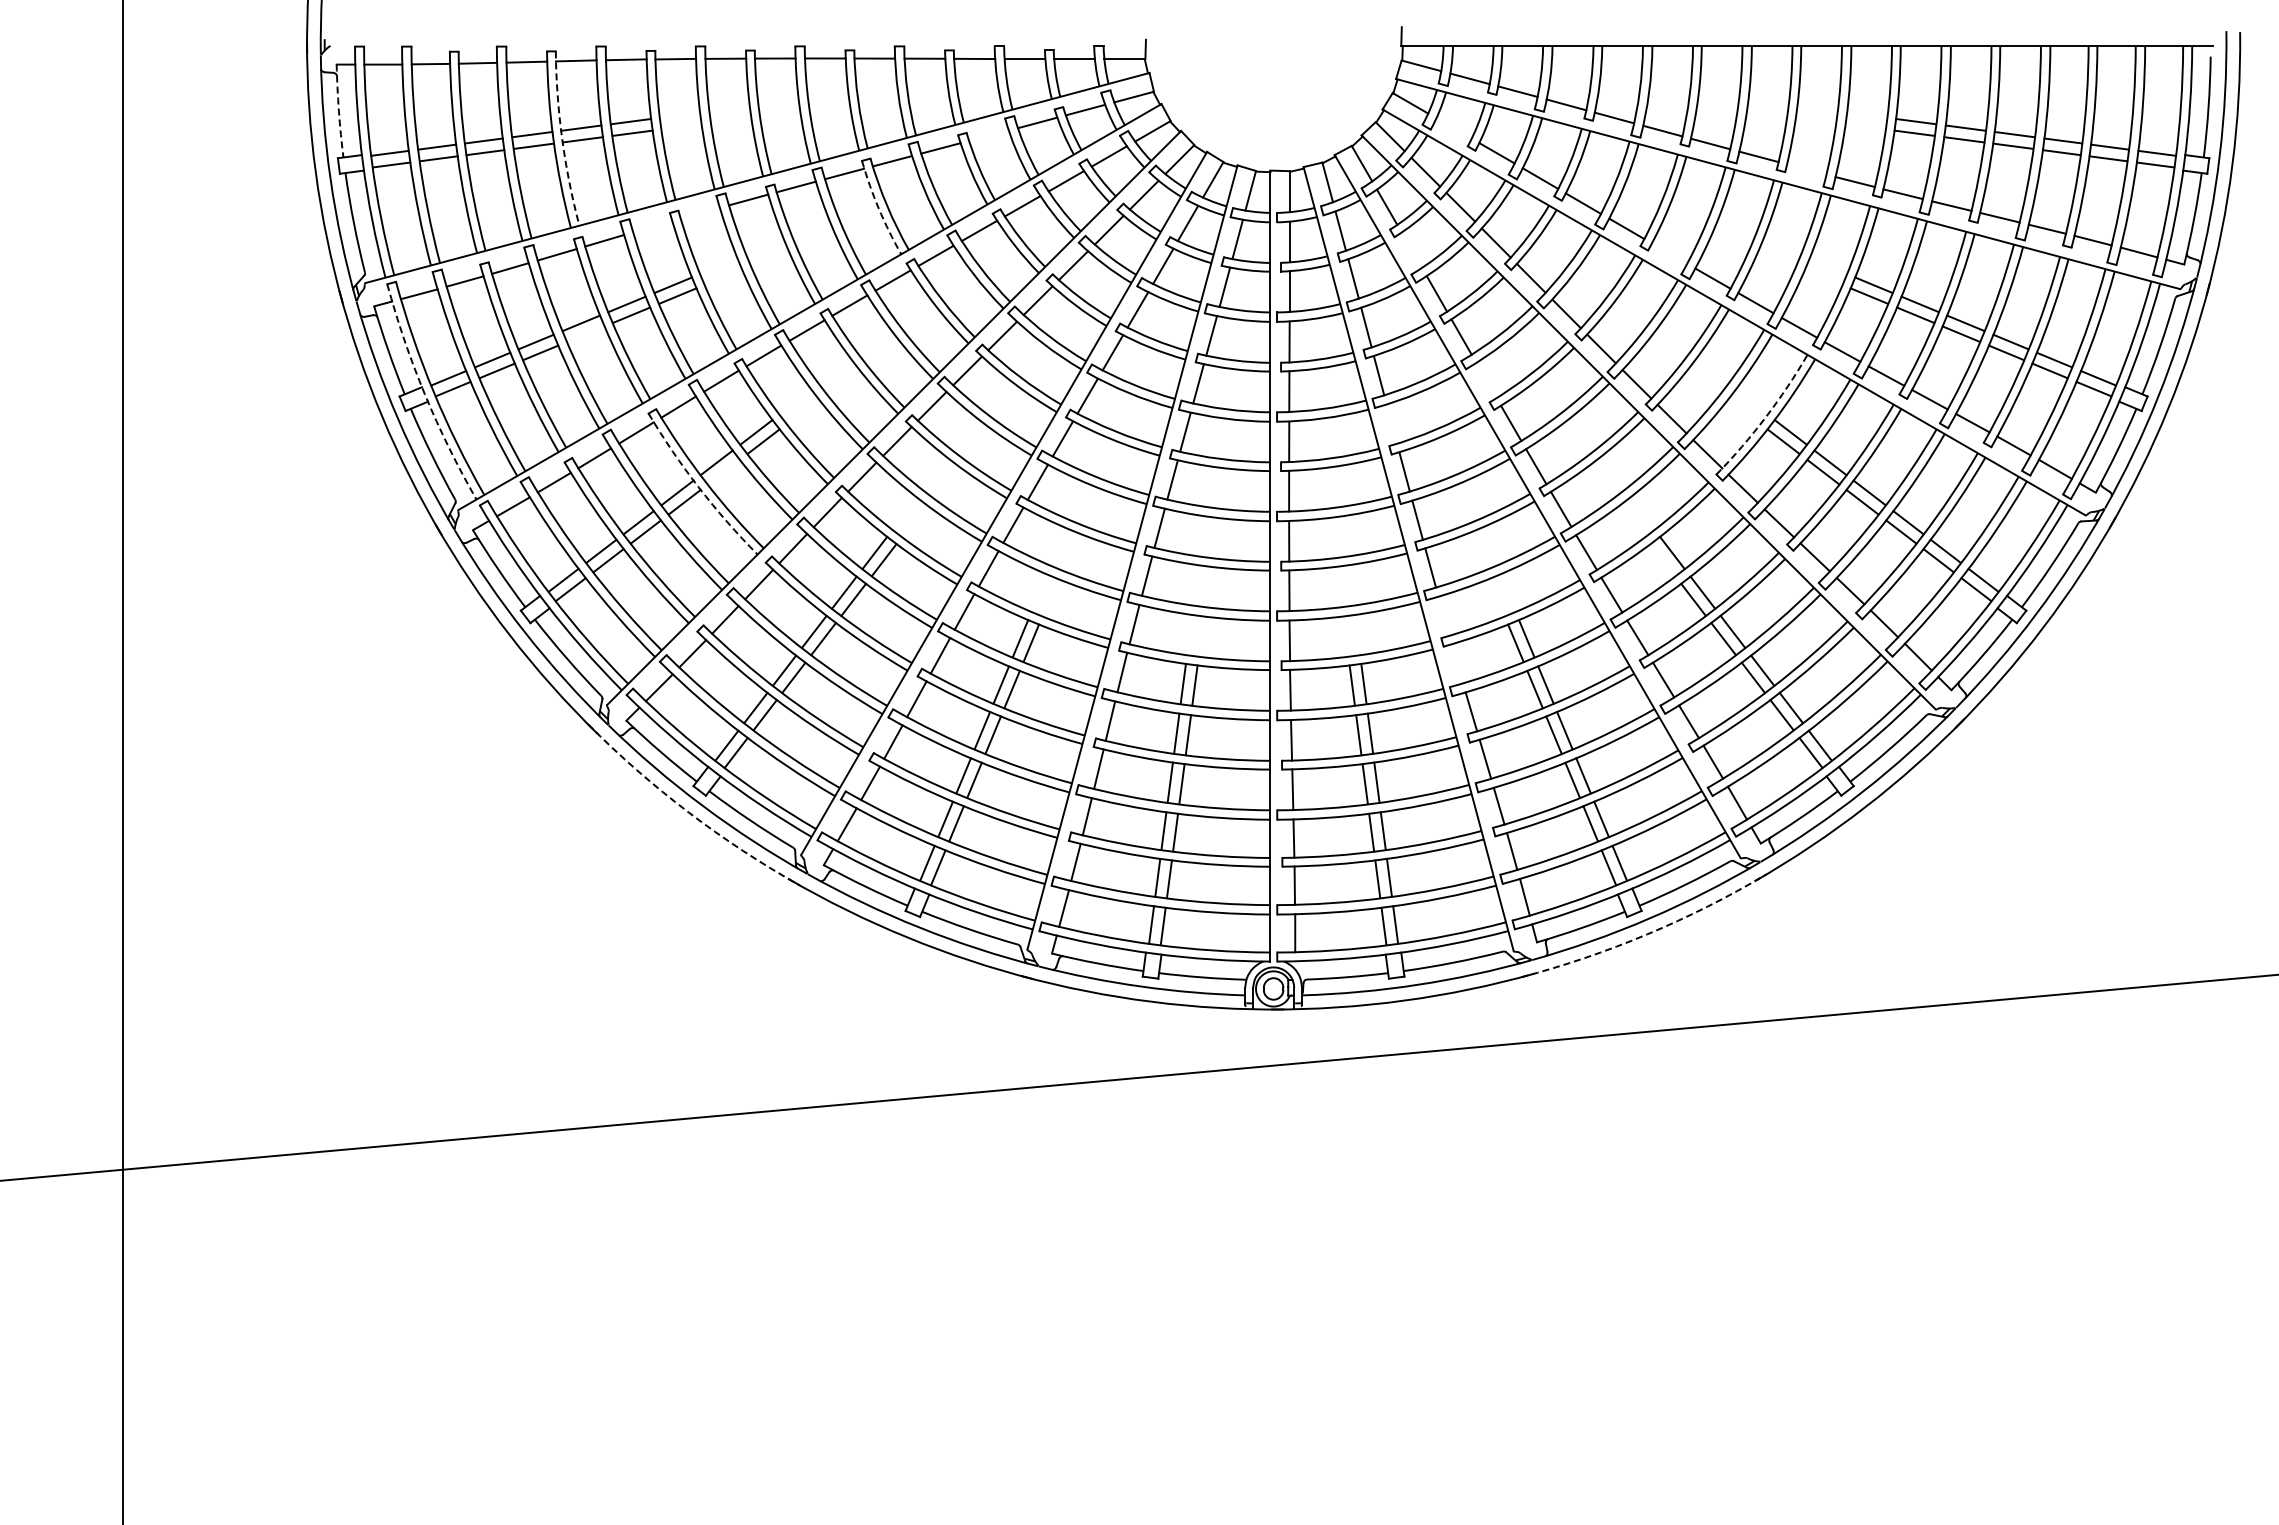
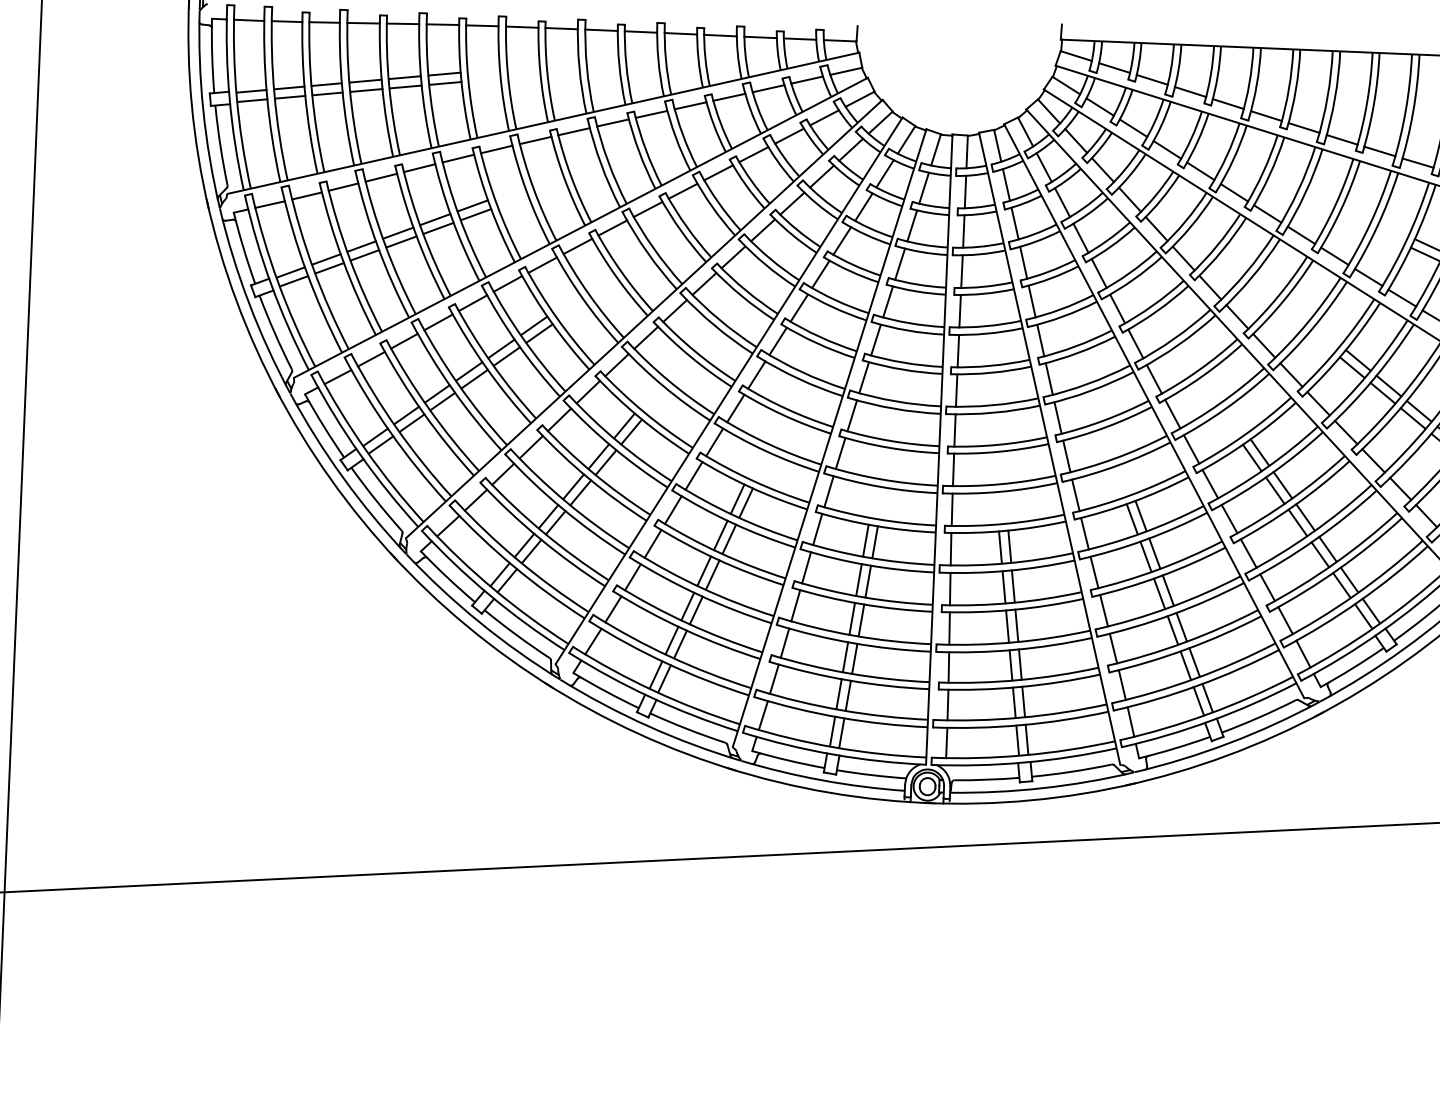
arc: (338, 111) -> (211, 56), dashed -> solid
line: (1453, 128) -> (1099, 107), added
line: (988, 135) -> (728, 97), added
arc: (562, 139) -> (389, 86), dashed -> solid
line: (1806, 169) -> (1379, 151), added
arc: (878, 208) -> (638, 151), dashed -> solid
line: (699, 212) -> (496, 148), added
line: (652, 226) -> (458, 158), added
line: (1411, 249) -> (1062, 202), added
line: (1669, 253) -> (1267, 213), added
line: (585, 333) -> (401, 241), added
line: (1486, 380) -> (1117, 308), added
arc: (425, 394) -> (271, 284), dashed -> solid
arc: (1765, 417) -> (1338, 347), dashed -> solid
line: (1391, 423) -> (1040, 340), added
line: (723, 471) -> (506, 355), added
arc: (698, 487) -> (486, 367), dashed -> solid
line: (1662, 560) -> (1251, 458), added
line: (1443, 615) -> (1075, 494), added
line: (1457, 663) -> (1085, 533), added
arc: (688, 812) -> (467, 626), dashed -> solid
arc: (1647, 934) -> (1227, 755), dashed -> solid

